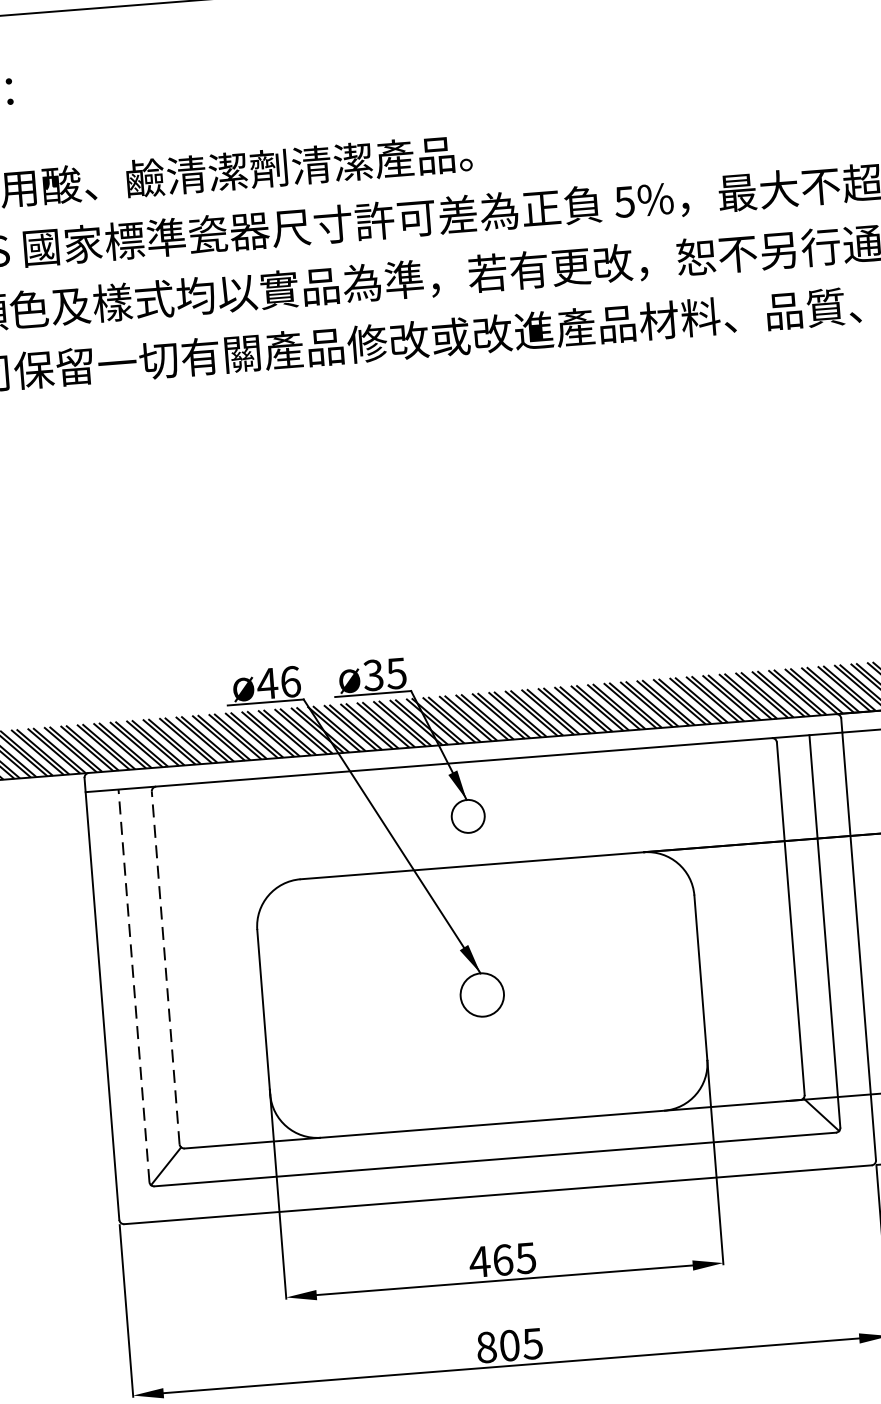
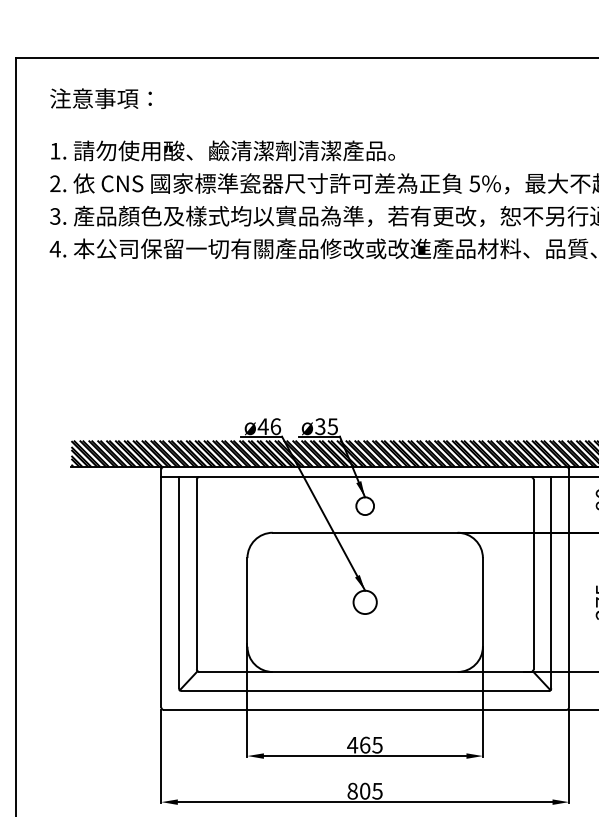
line: (165, 967) -> (196, 574), dashed -> solid
line: (134, 985) -> (179, 582), dashed -> solid

